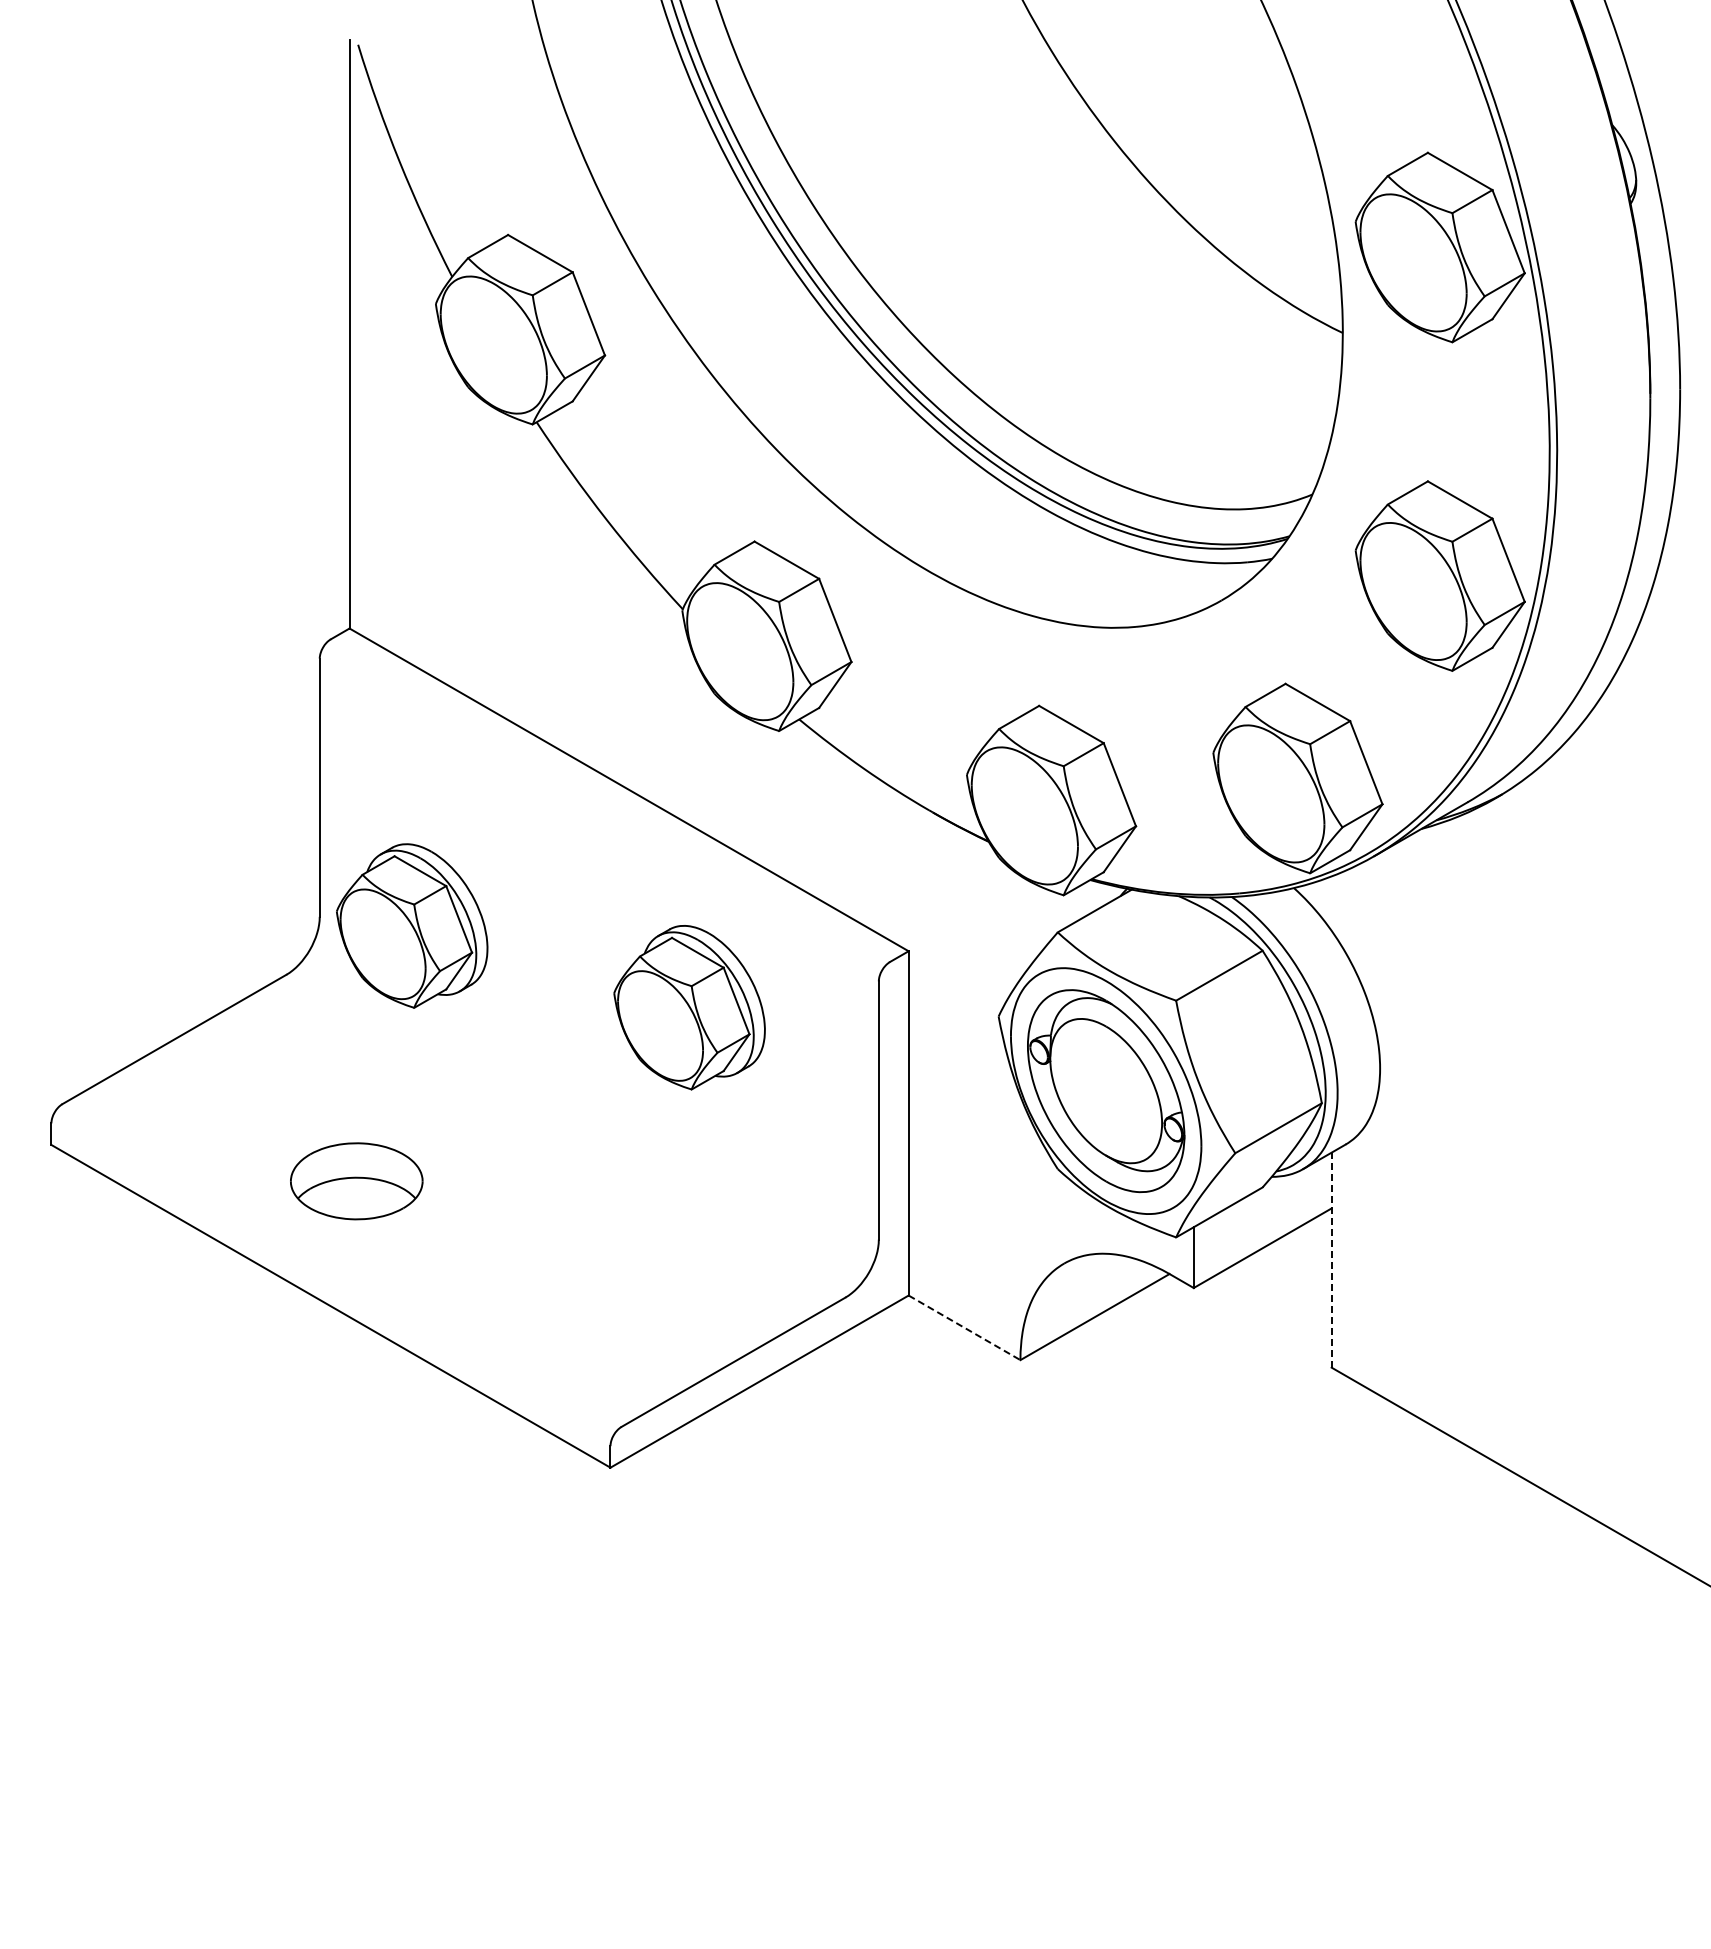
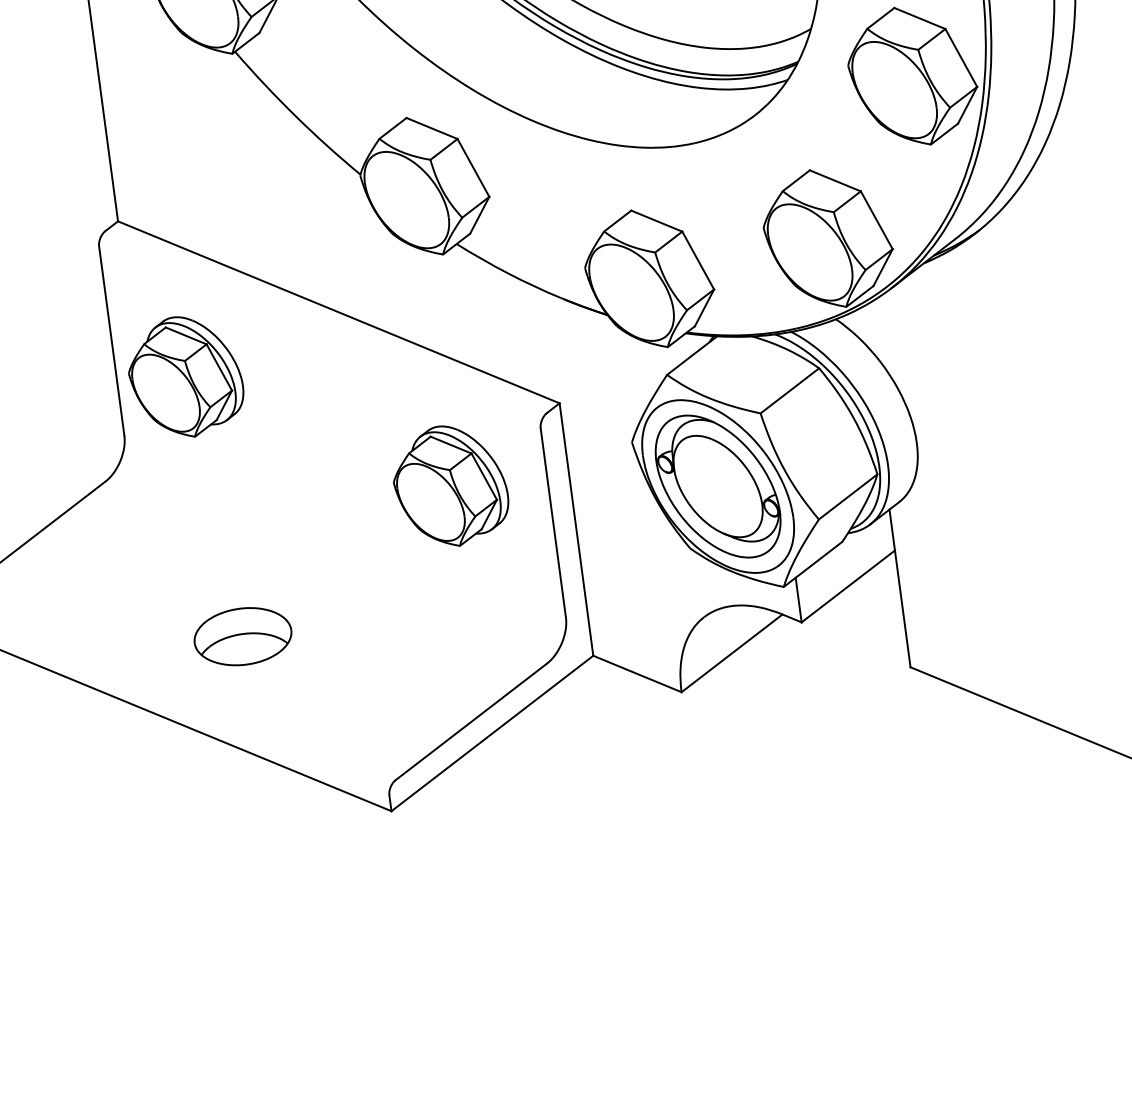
part: (412, 925) -> (185, 376), moved
part: (689, 1007) -> (450, 486), moved
part: (356, 1181) -> (242, 636), moved
line: (1331, 1259) -> (899, 587), dashed -> solid
line: (964, 1327) -> (637, 673), dashed -> solid

